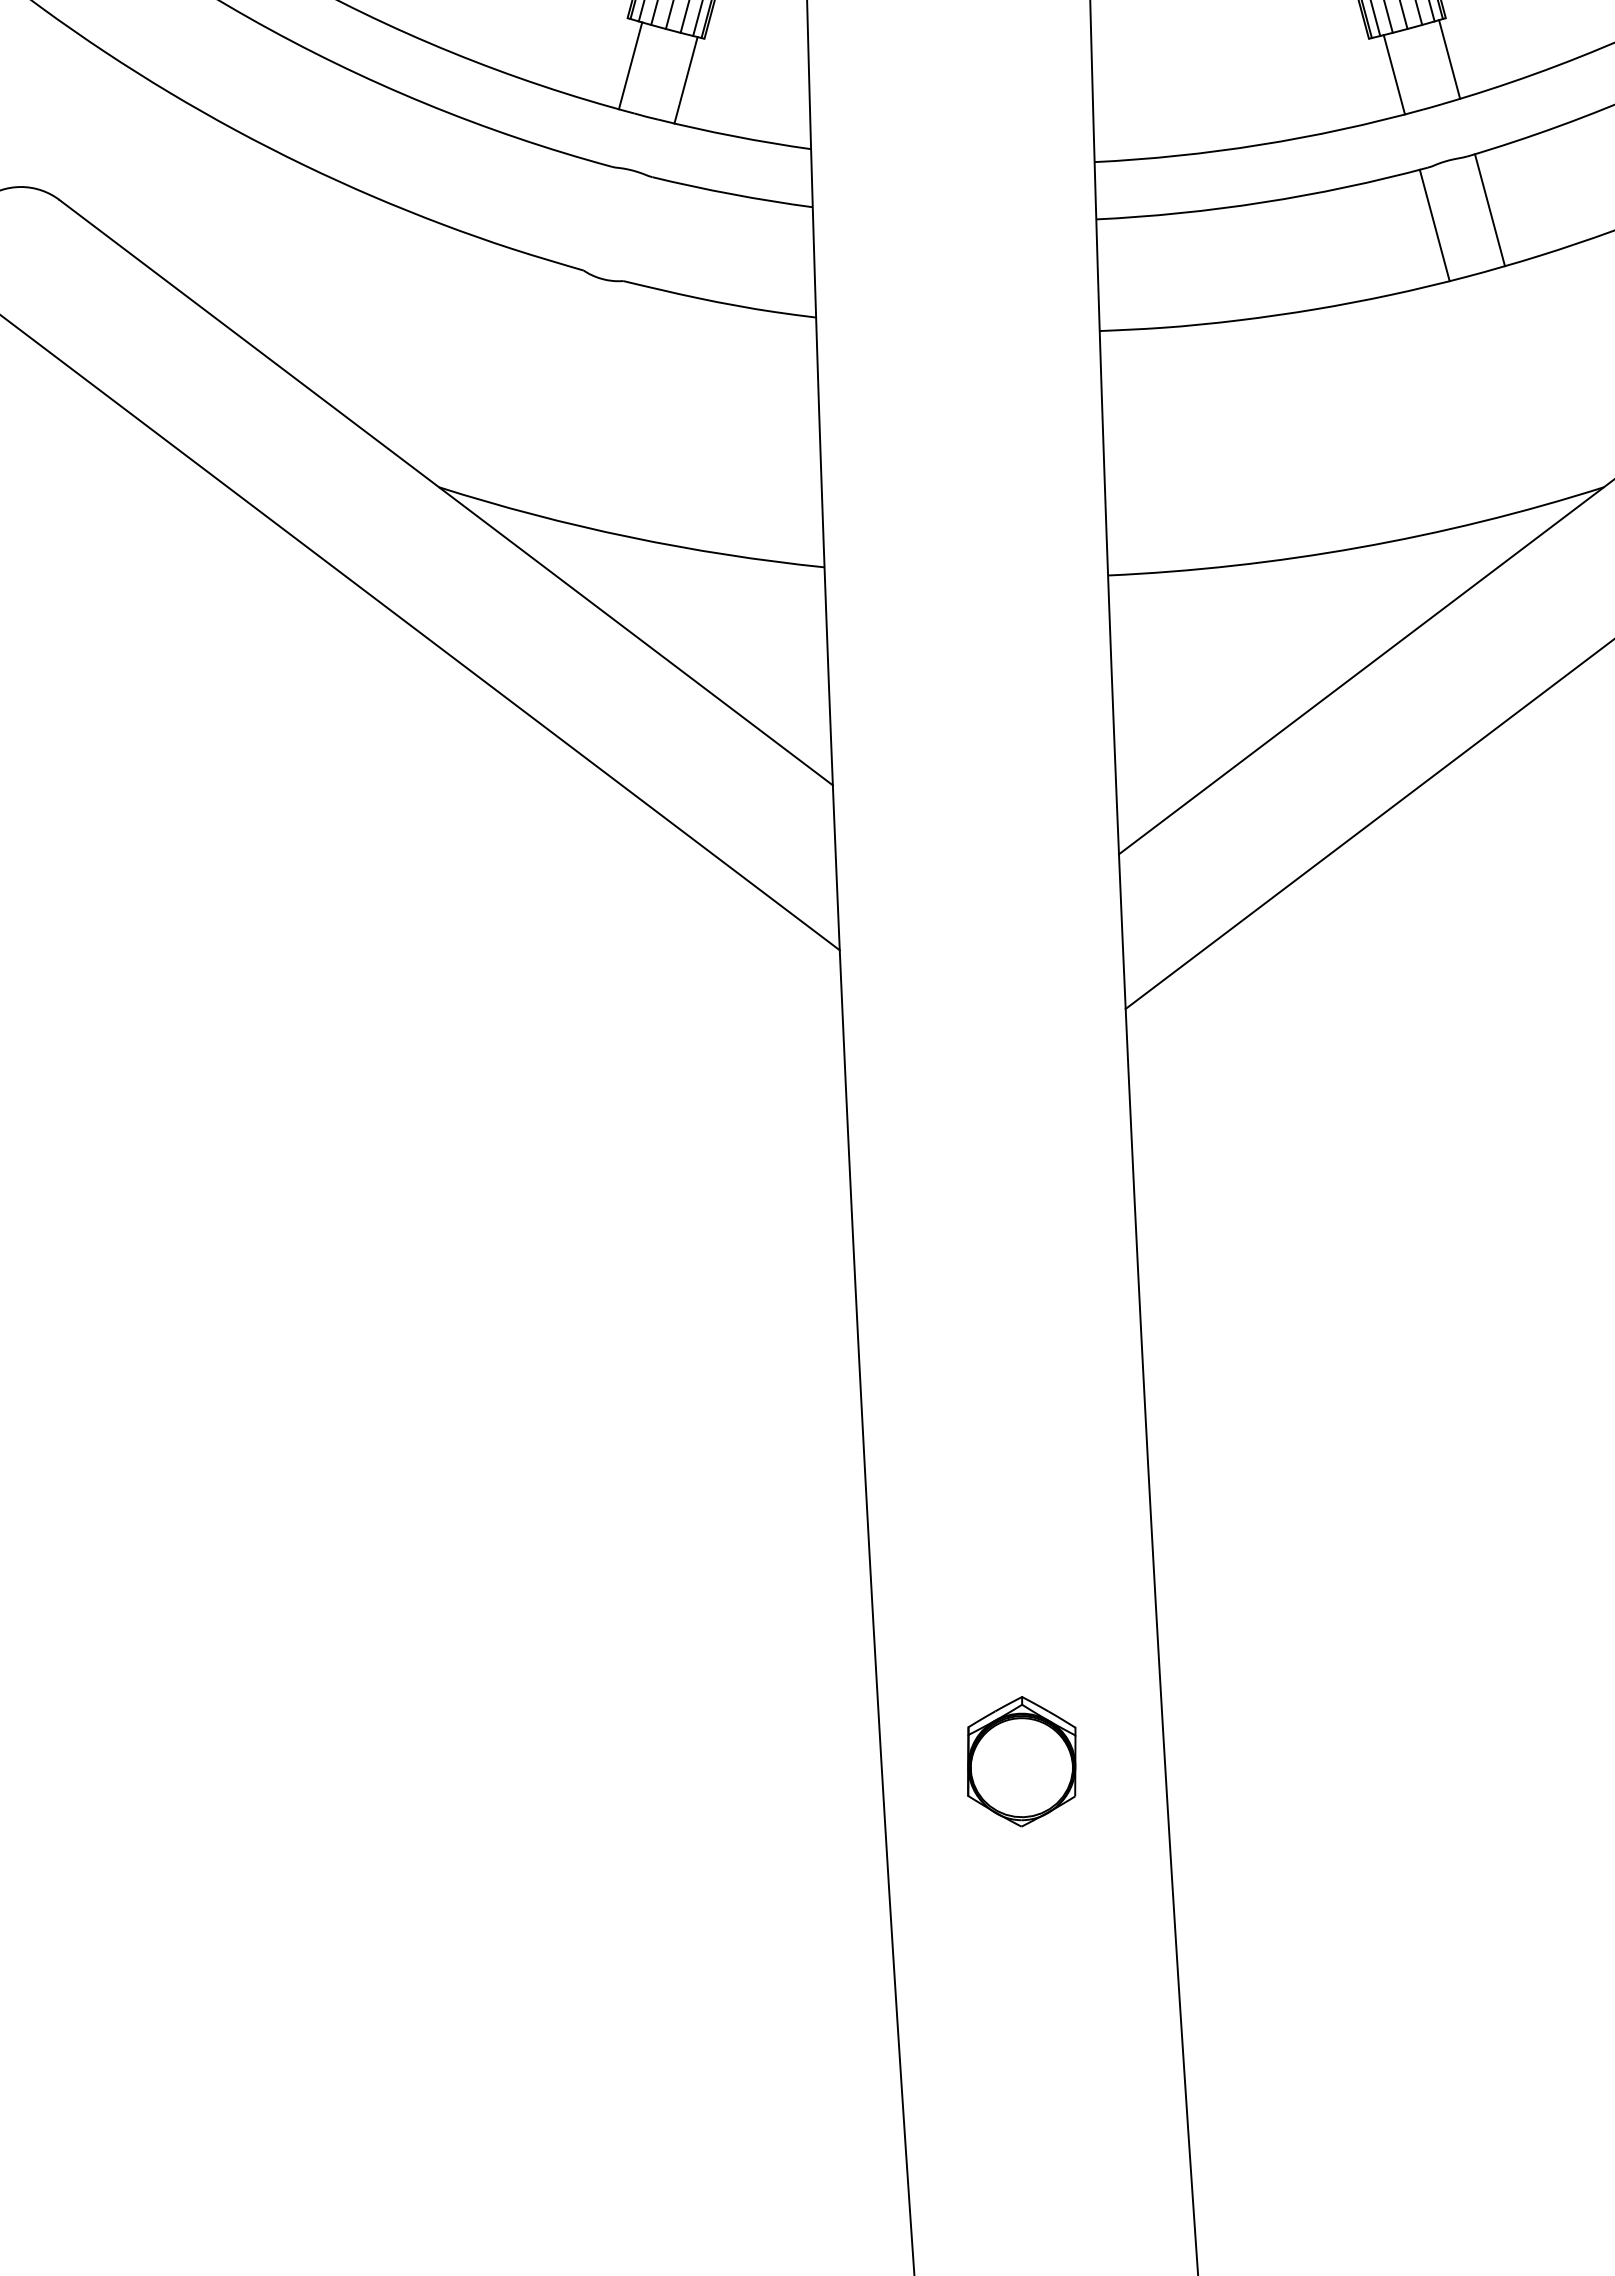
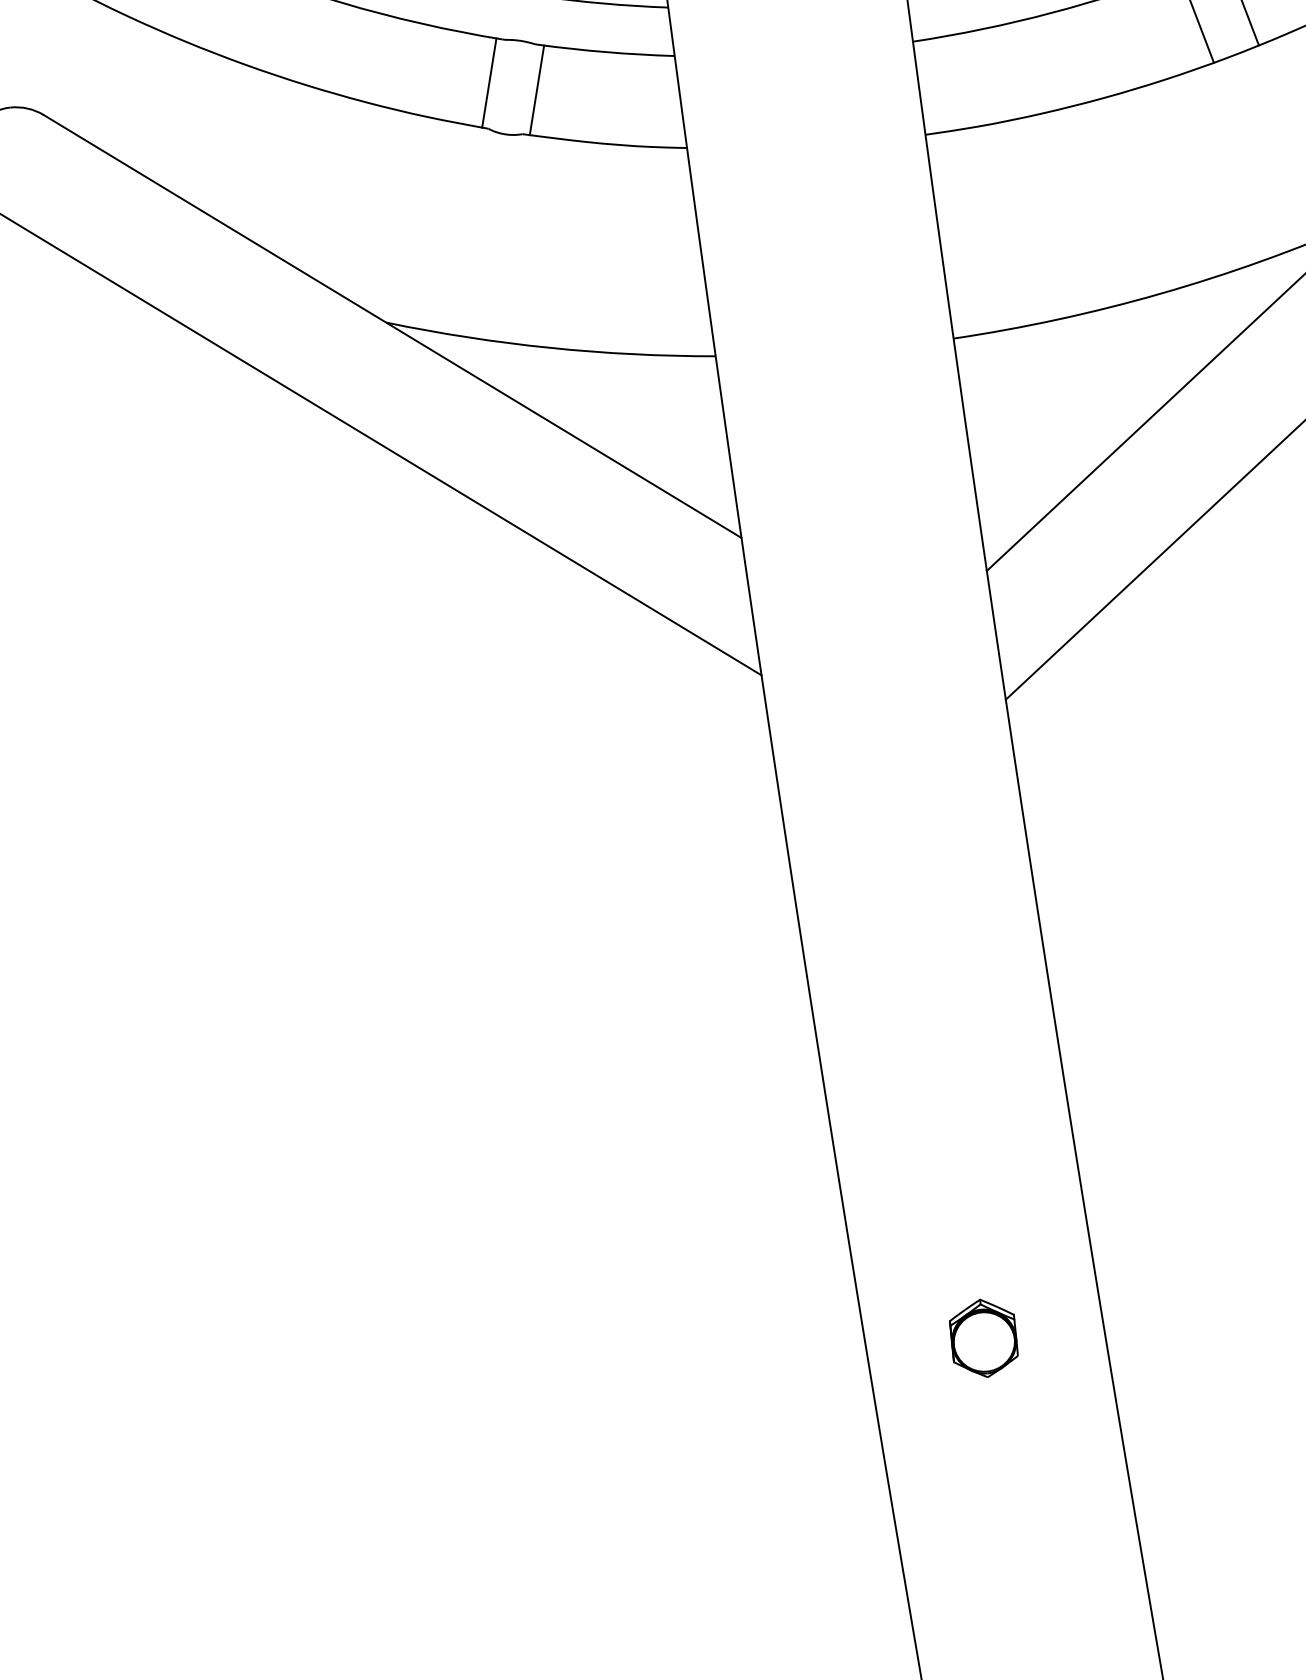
line: (590, 216) -> (489, 82), added
line: (645, 230) -> (536, 89), added
part: (1021, 1761) -> (983, 1338), size x0.71

